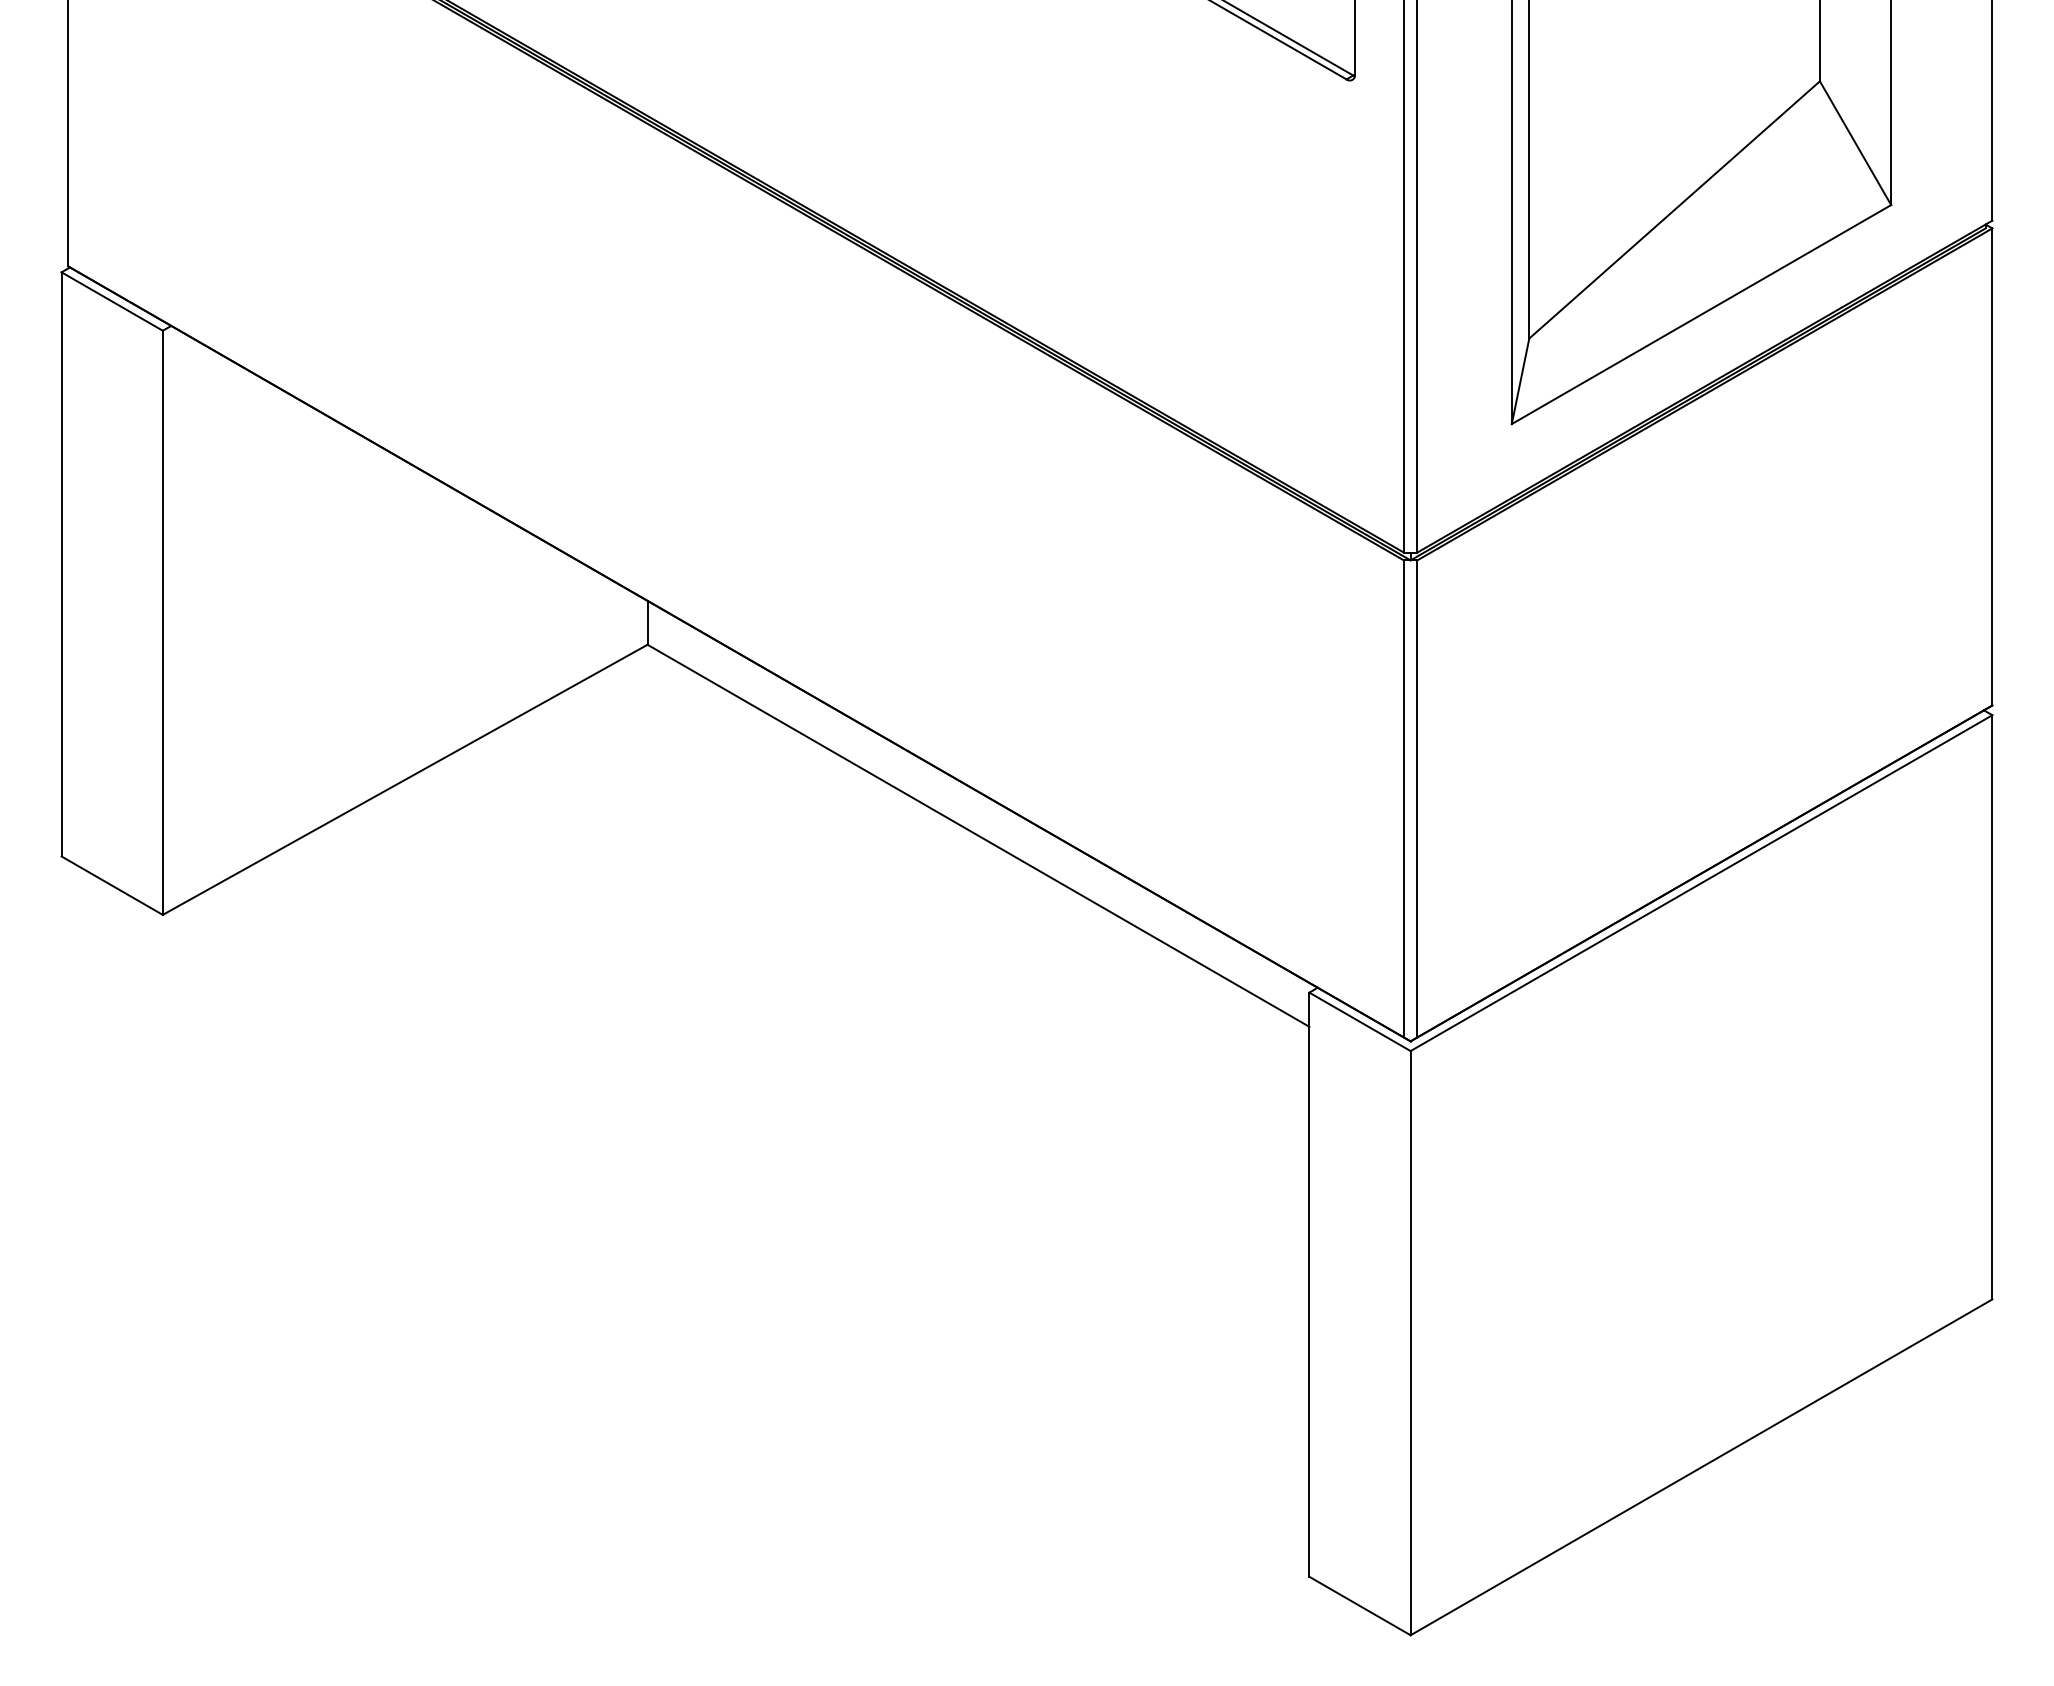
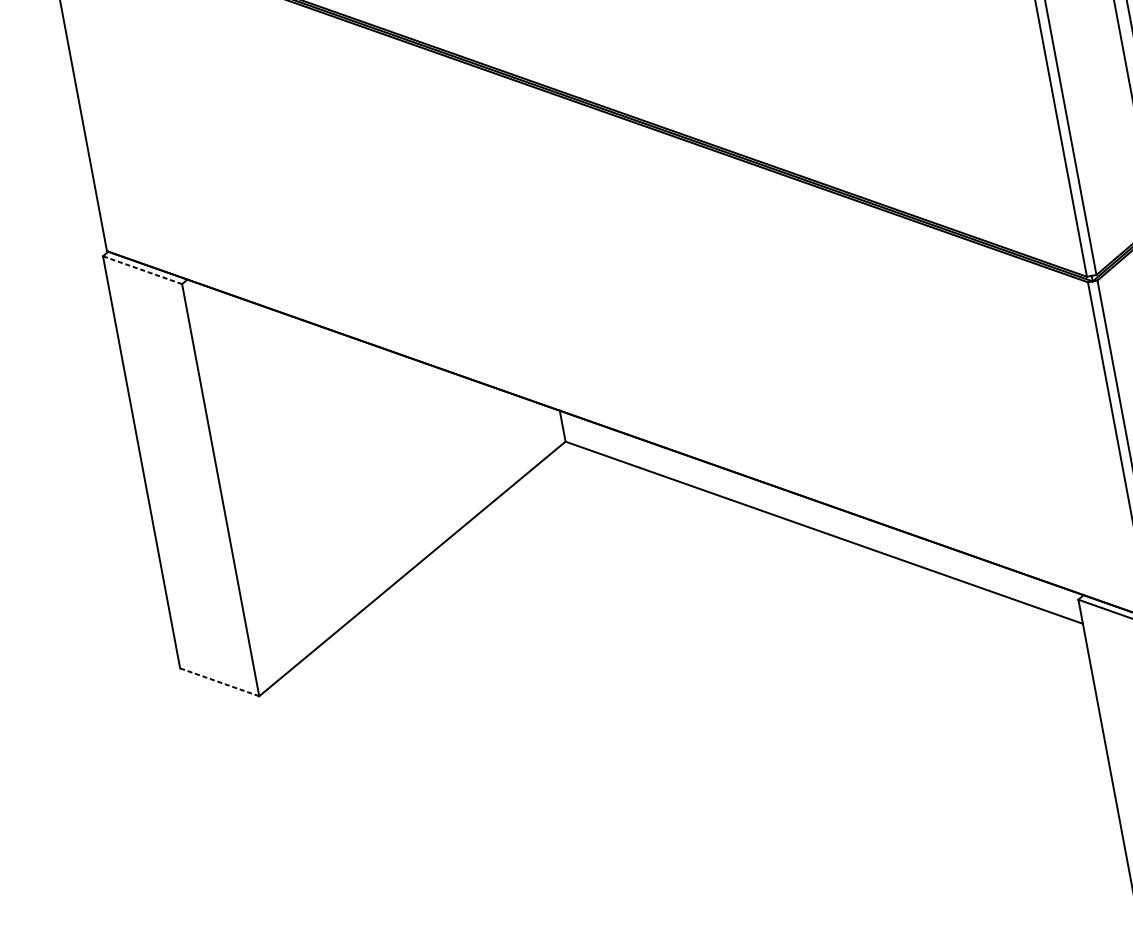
line: (112, 301) -> (142, 270), solid -> dashed
line: (112, 885) -> (219, 682), solid -> dashed

